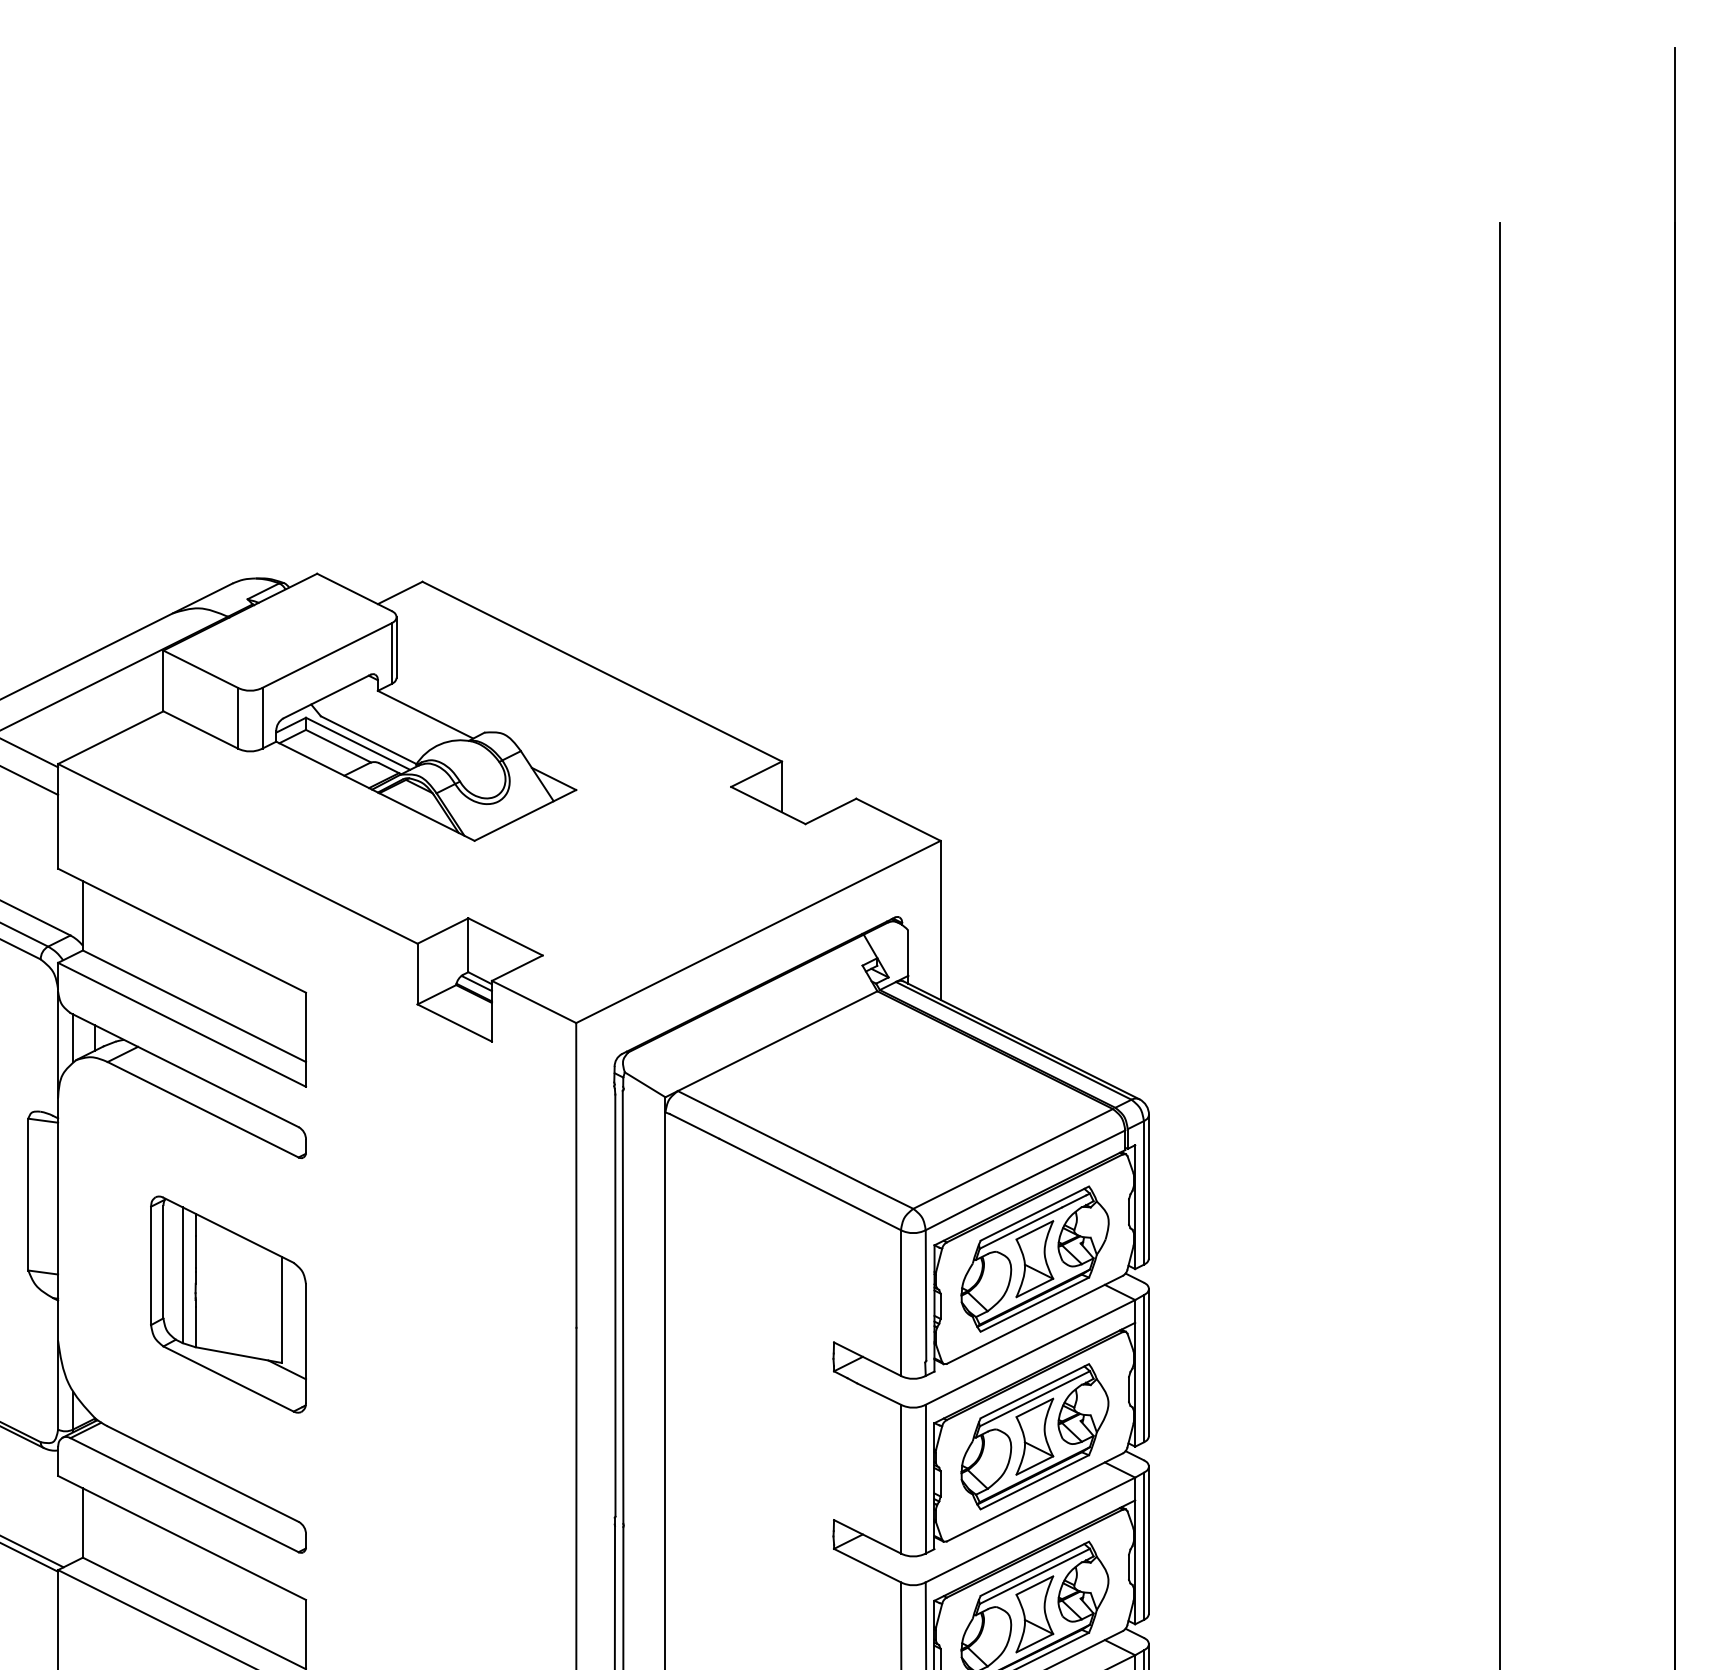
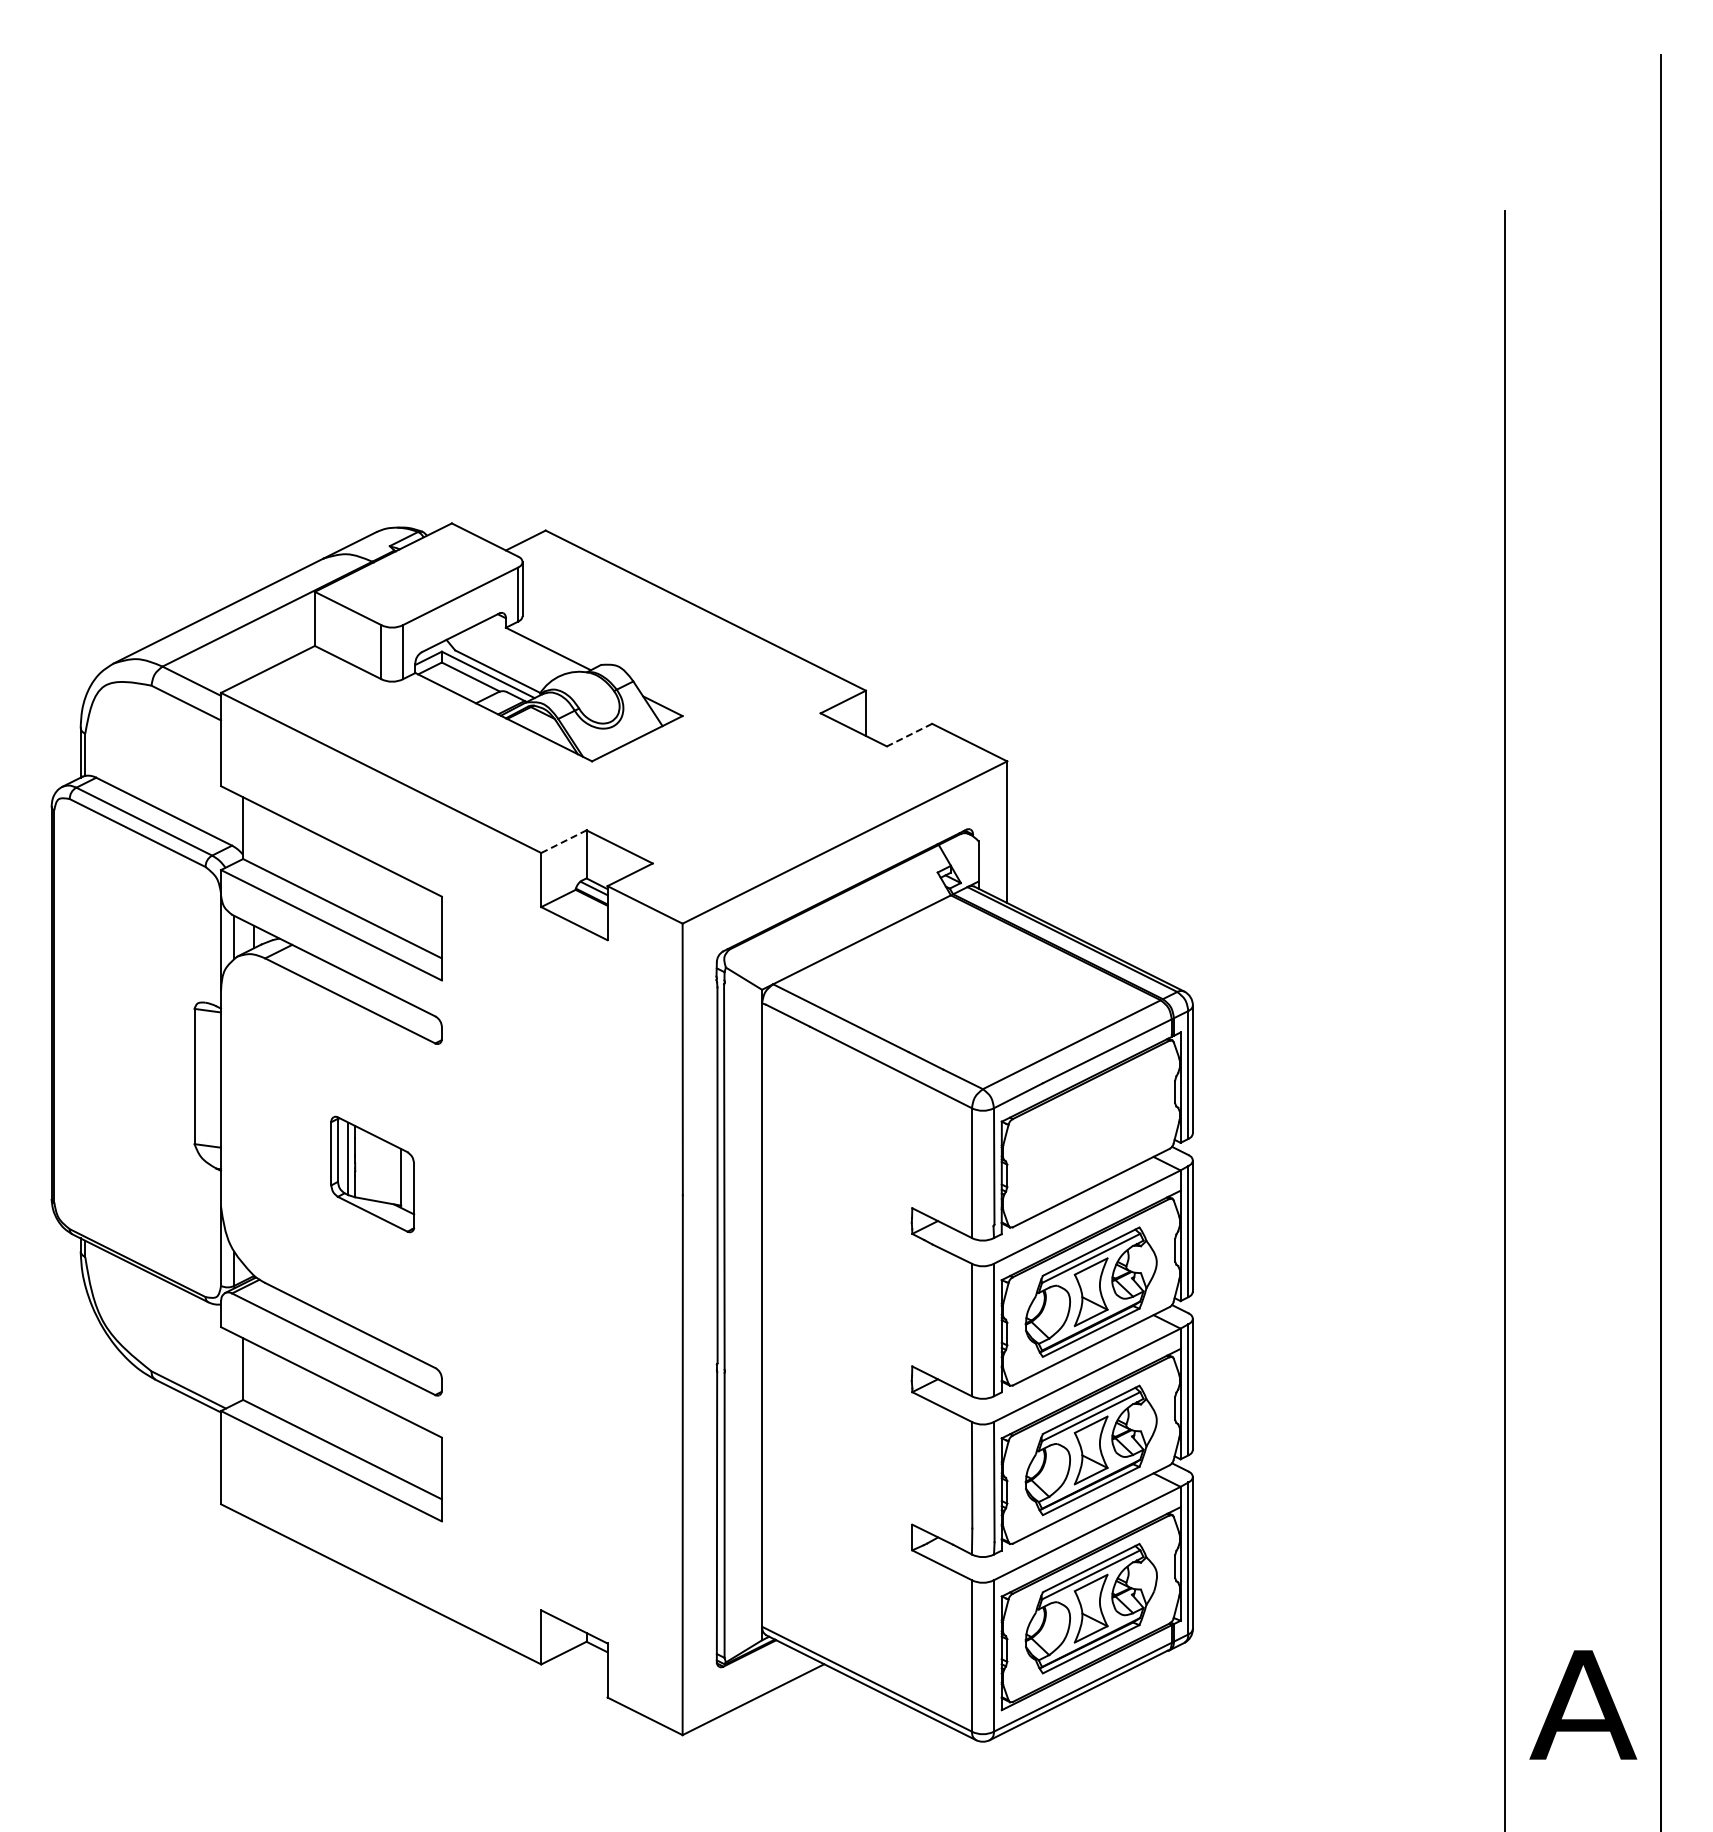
line: (830, 811) -> (909, 735), solid -> dashed
line: (443, 930) -> (564, 841), solid -> dashed
part: (1034, 1258) -> (1090, 1133), removed
part: (228, 1304) -> (372, 1174), size x0.6

